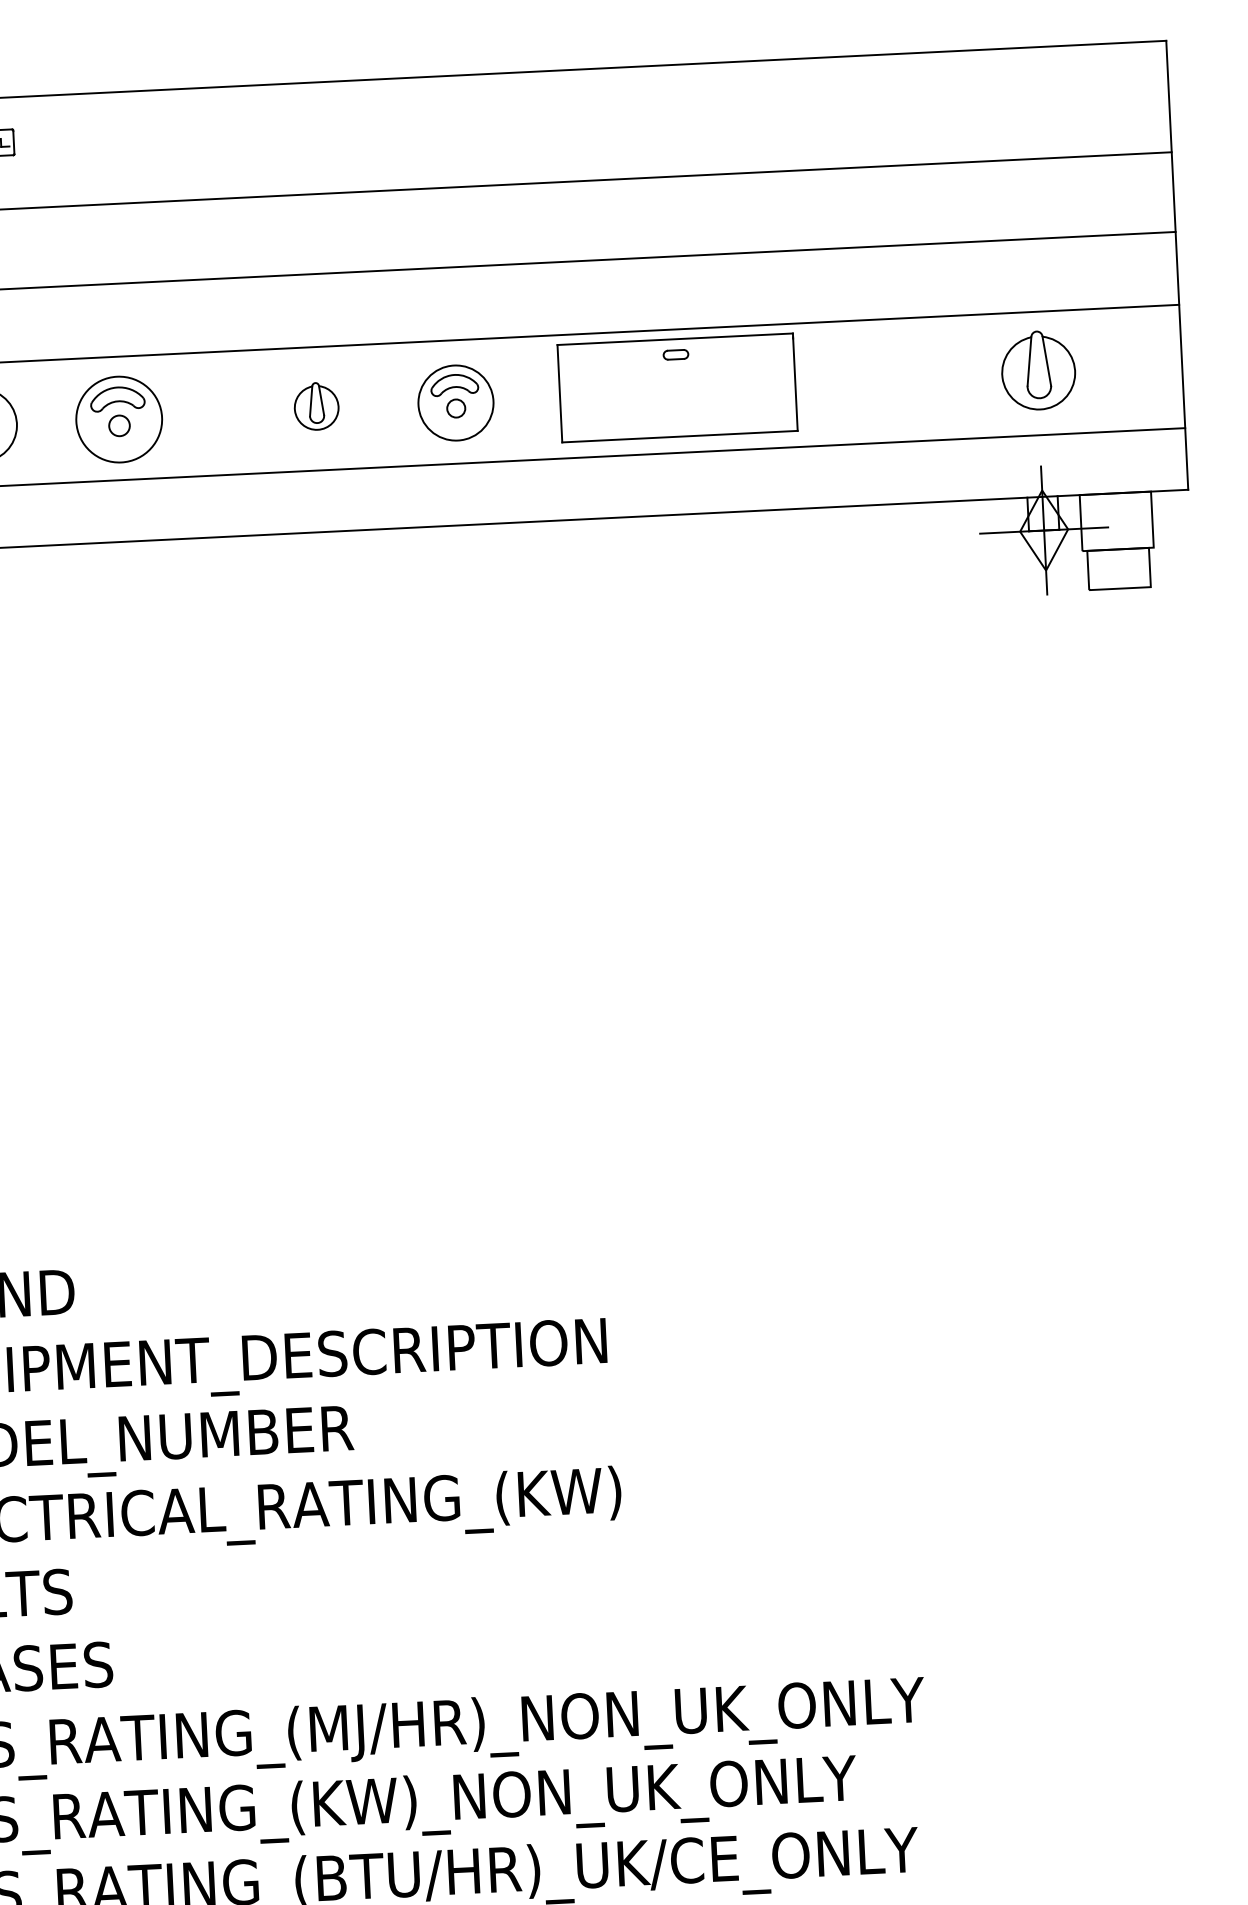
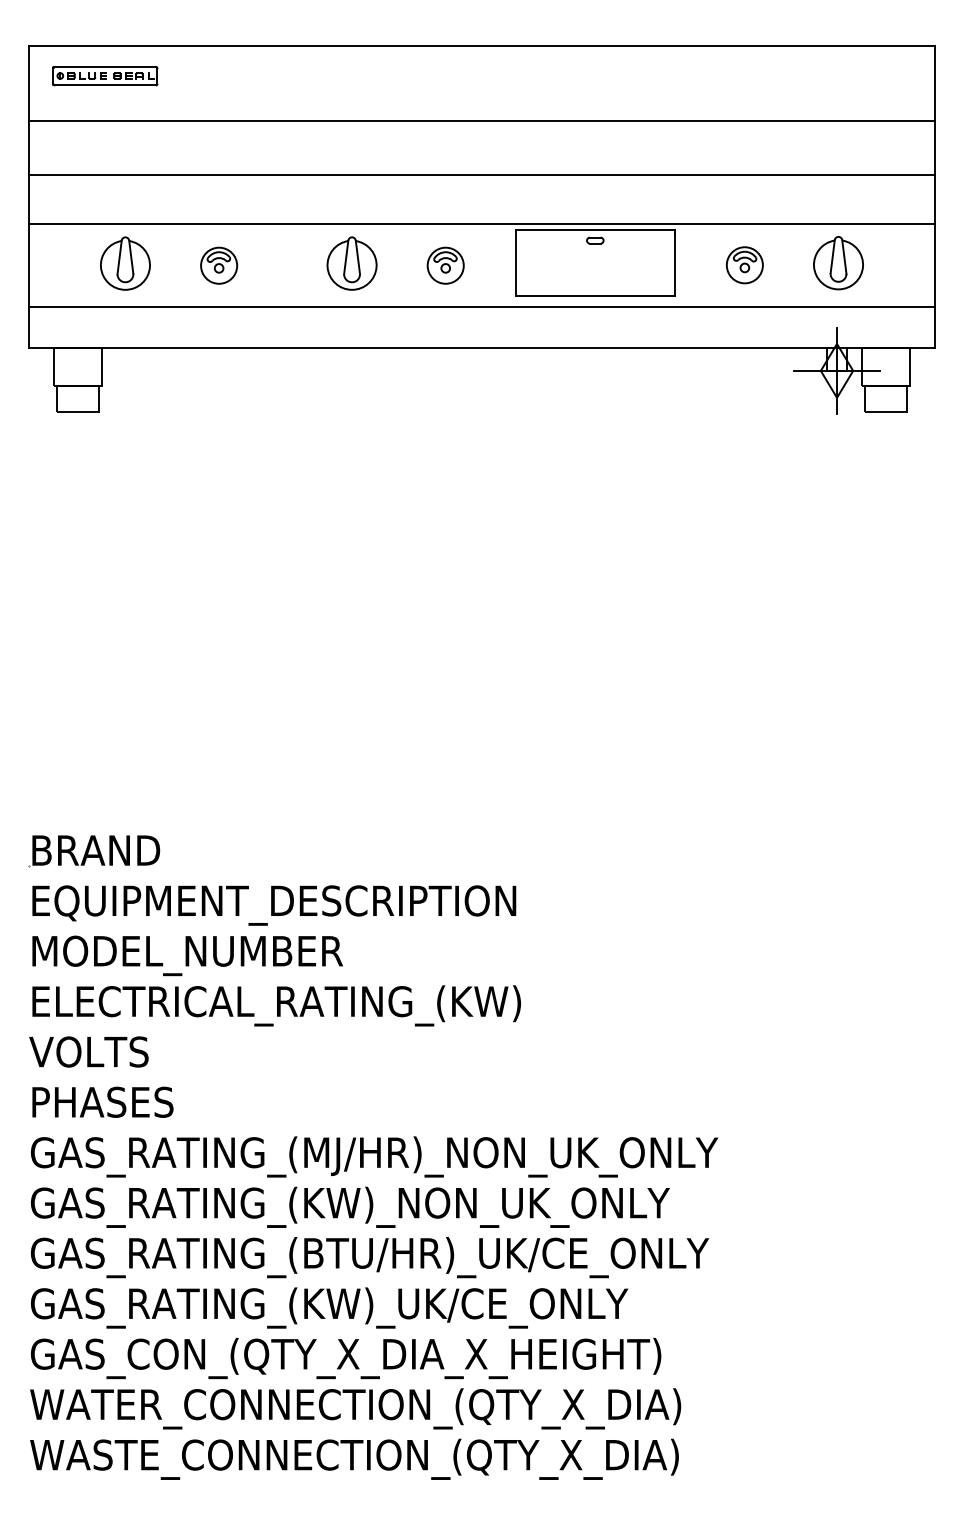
part: (899, 380) -> (744, 265), added
part: (455, 402) -> (445, 265), size x0.71
part: (315, 406) -> (351, 263), size x1.67
part: (120, 418) -> (219, 265), size x0.62

